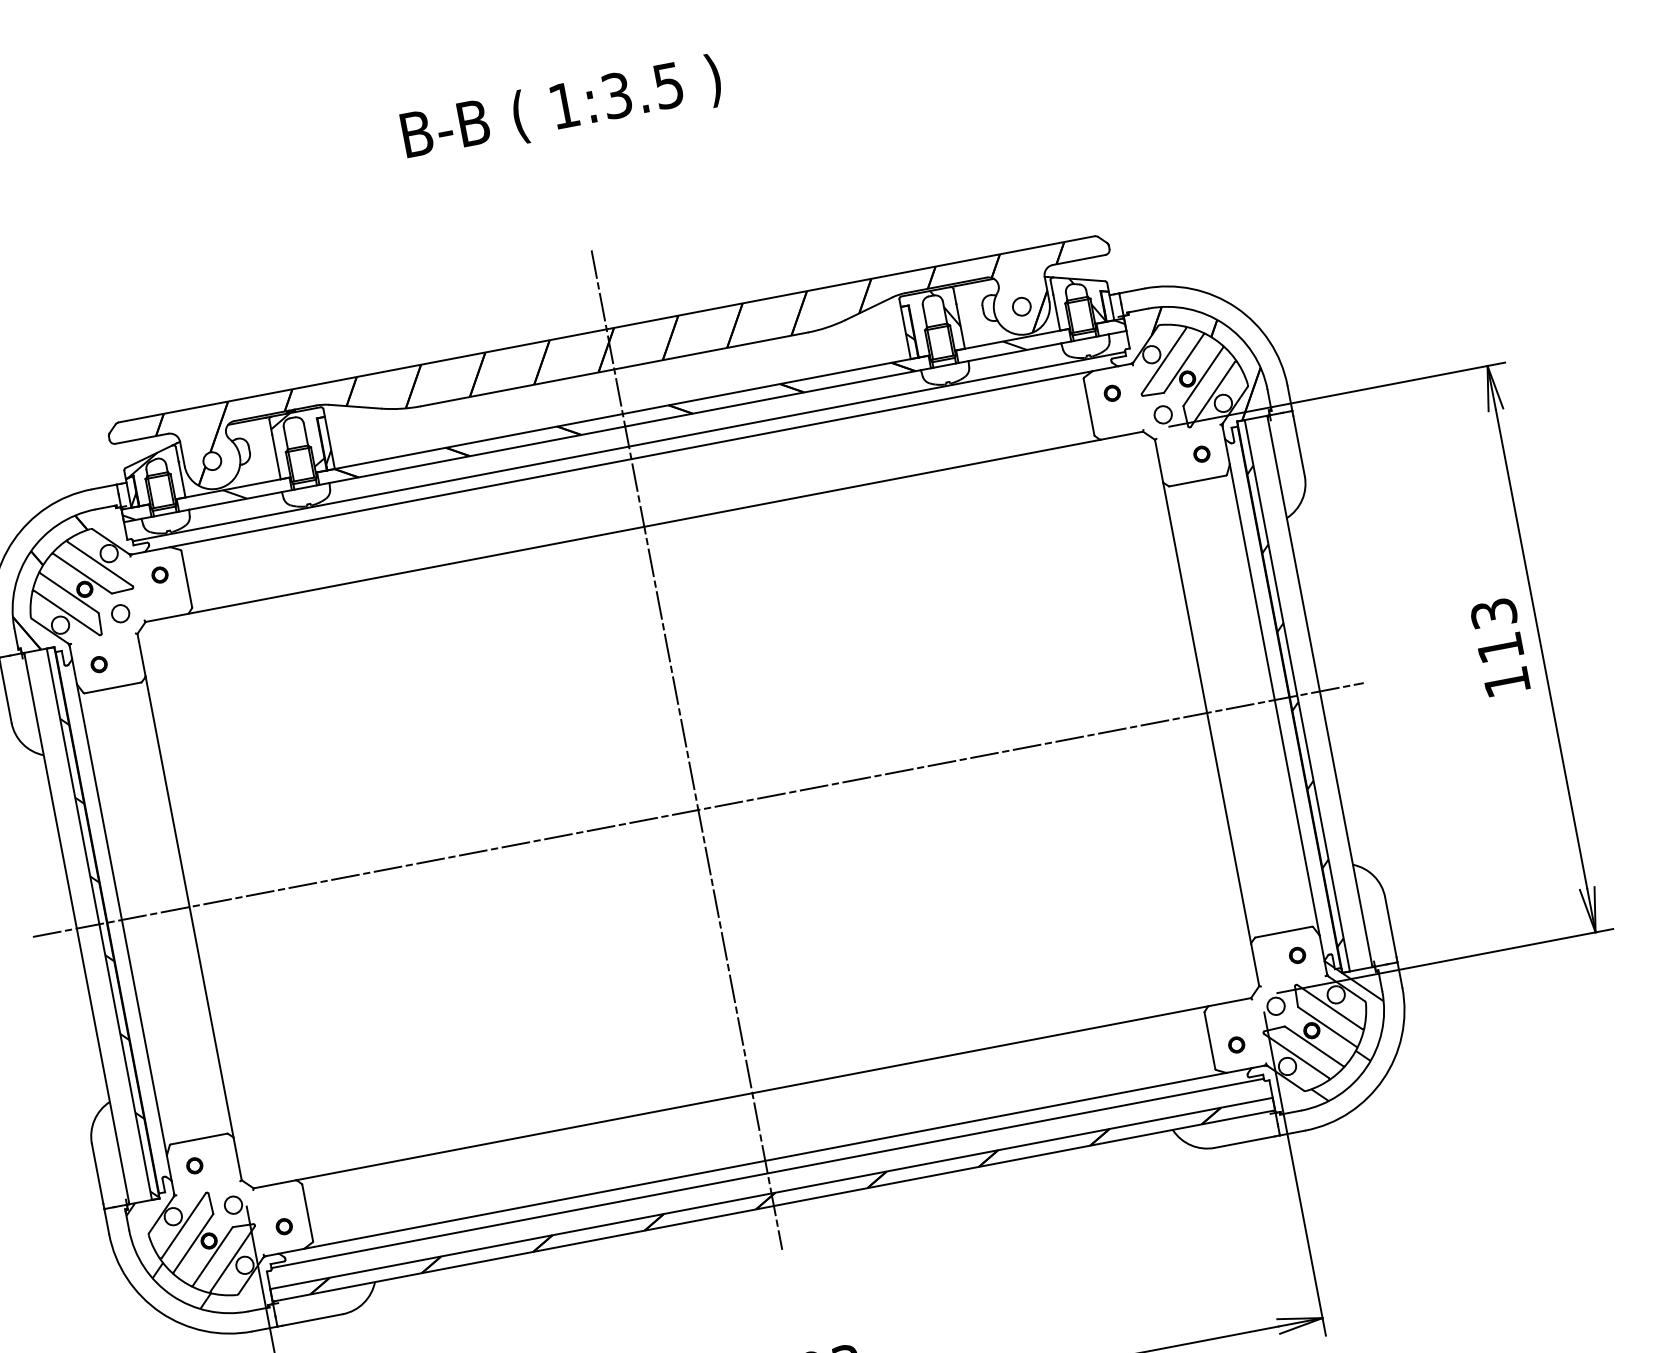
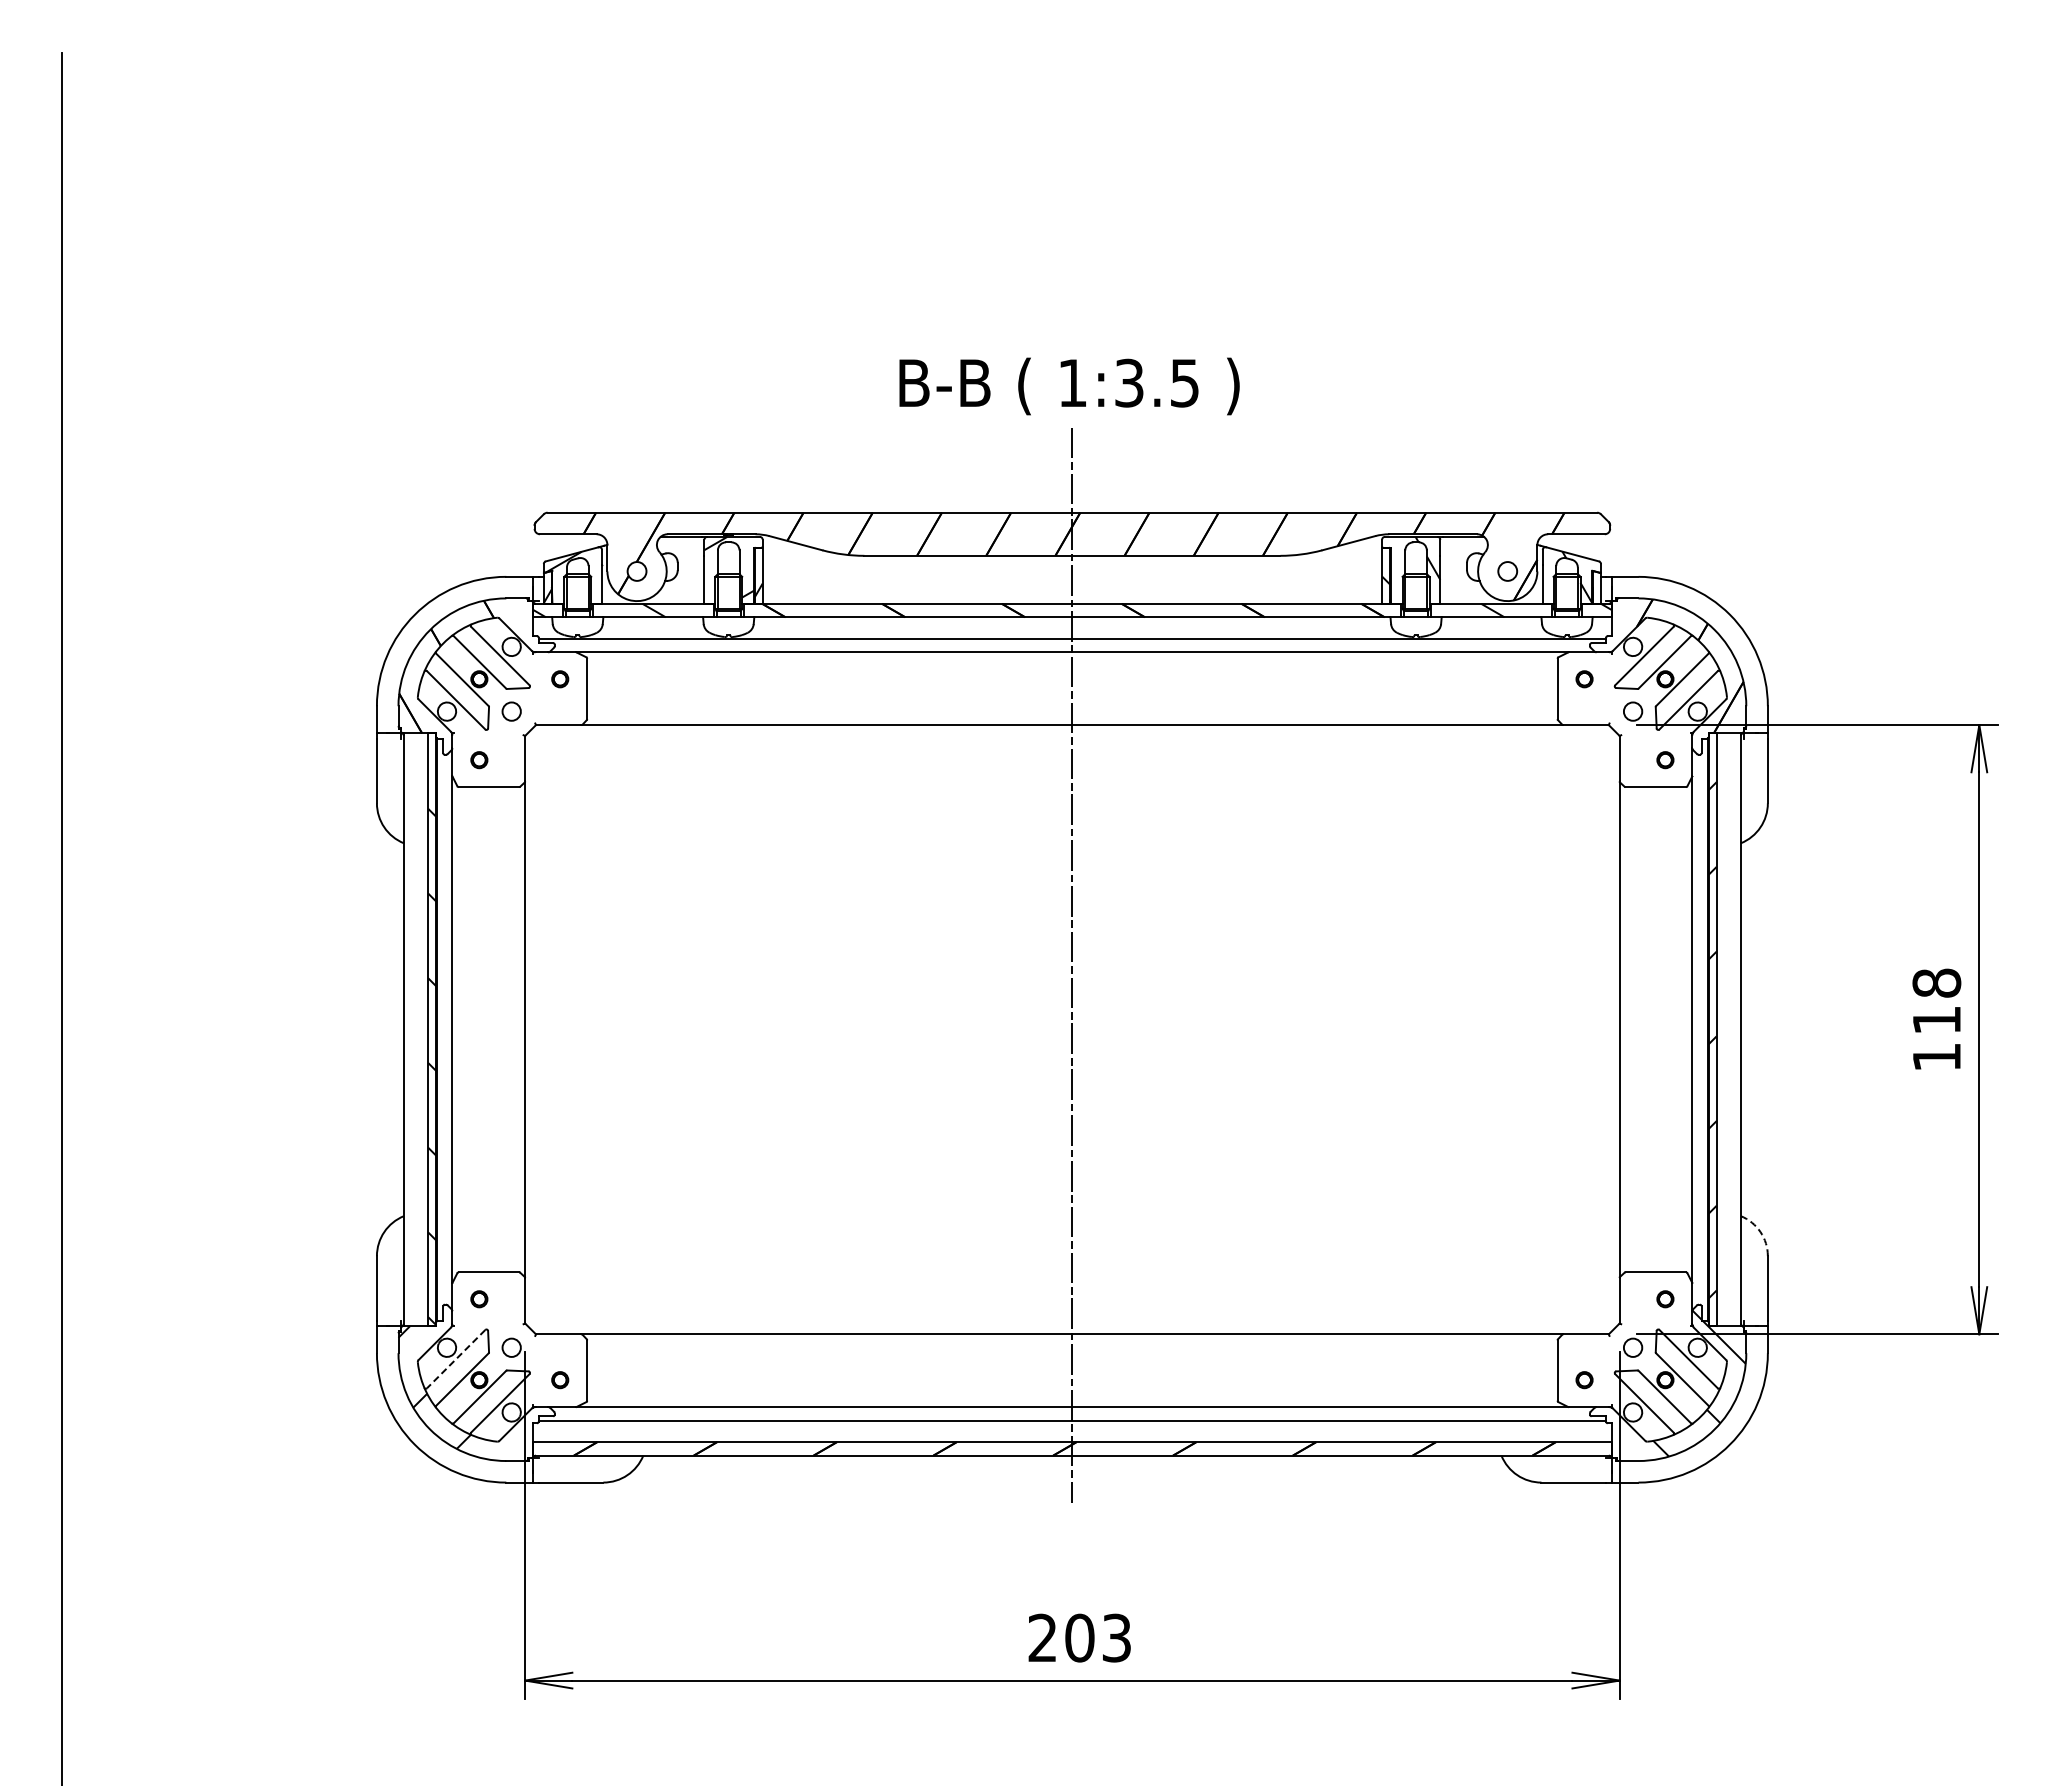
text: (561, 109) -> (1069, 386), moved
text: (1493, 612) -> (1936, 982), 113 -> 118
line: (698, 809) -> (1072, 1029), removed
arc: (1374, 876) -> (1760, 1232), solid -> dashed
line: (183, 1226) -> (455, 1359), solid -> dashed

